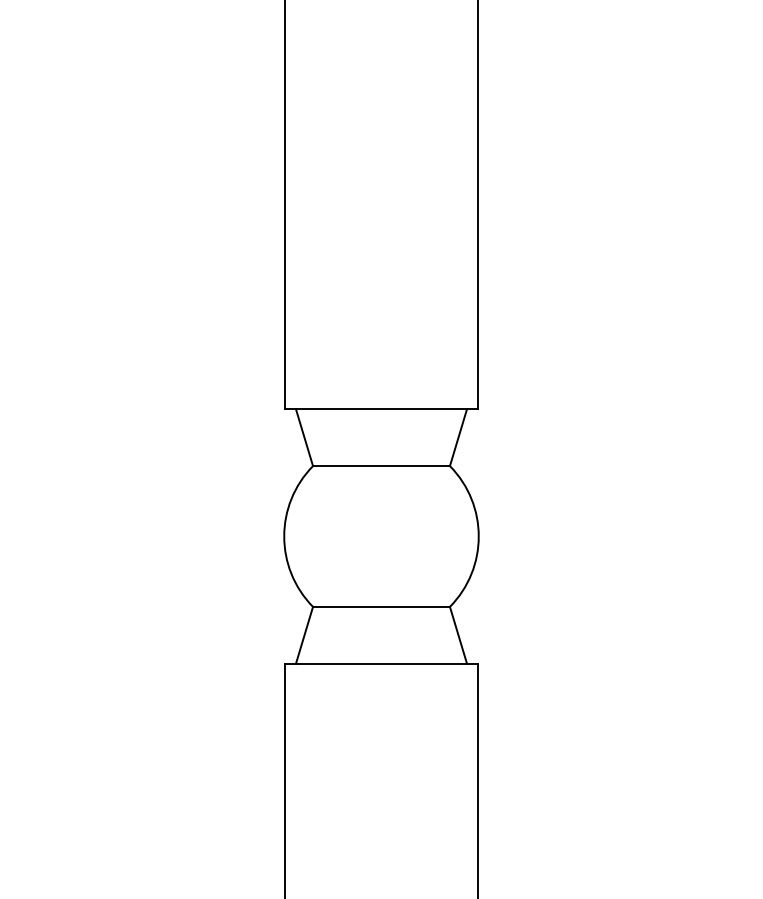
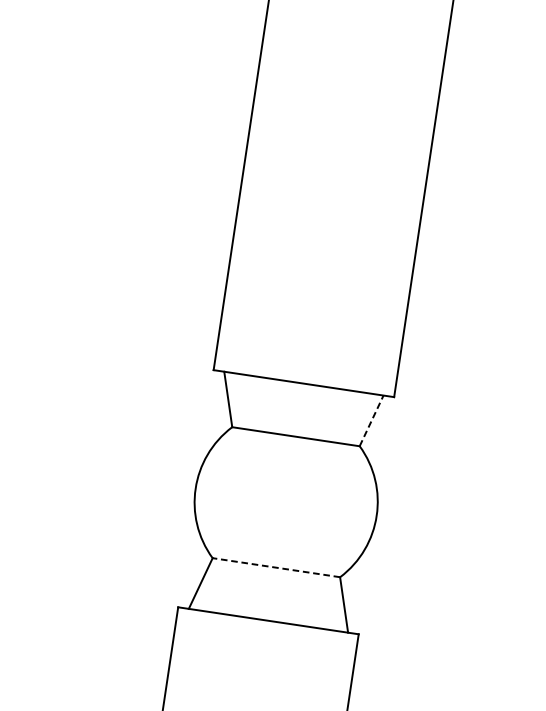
line: (458, 437) -> (371, 420), solid -> dashed
line: (381, 606) -> (276, 567), solid -> dashed

